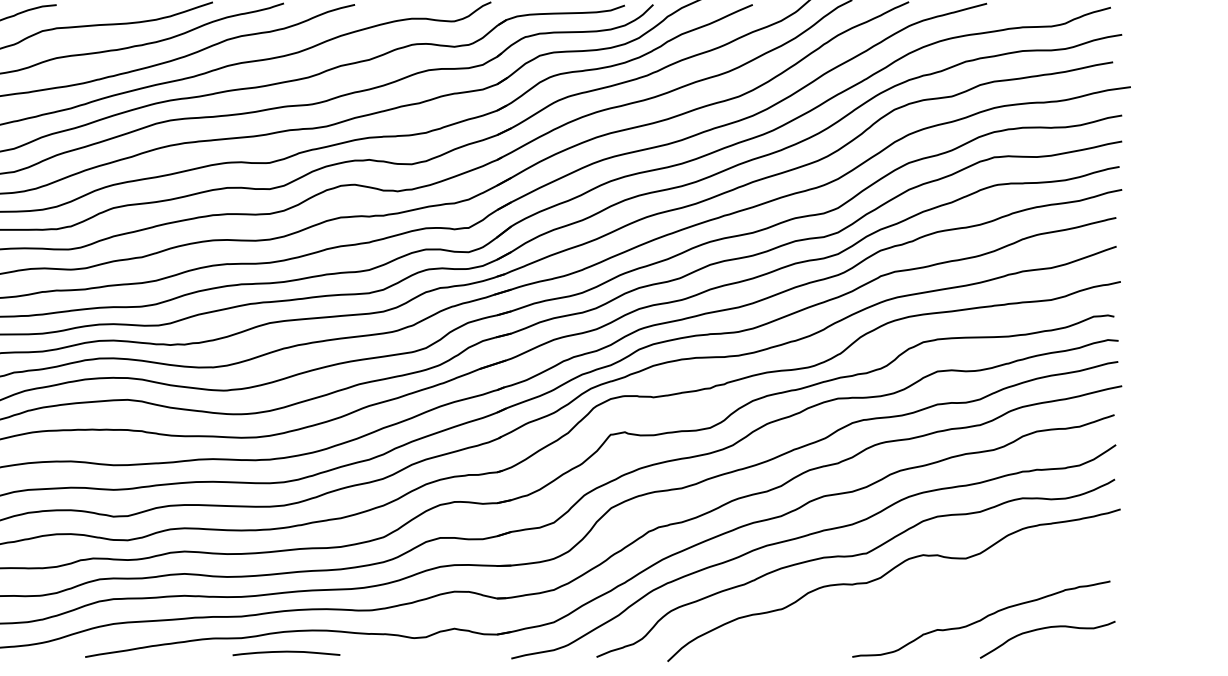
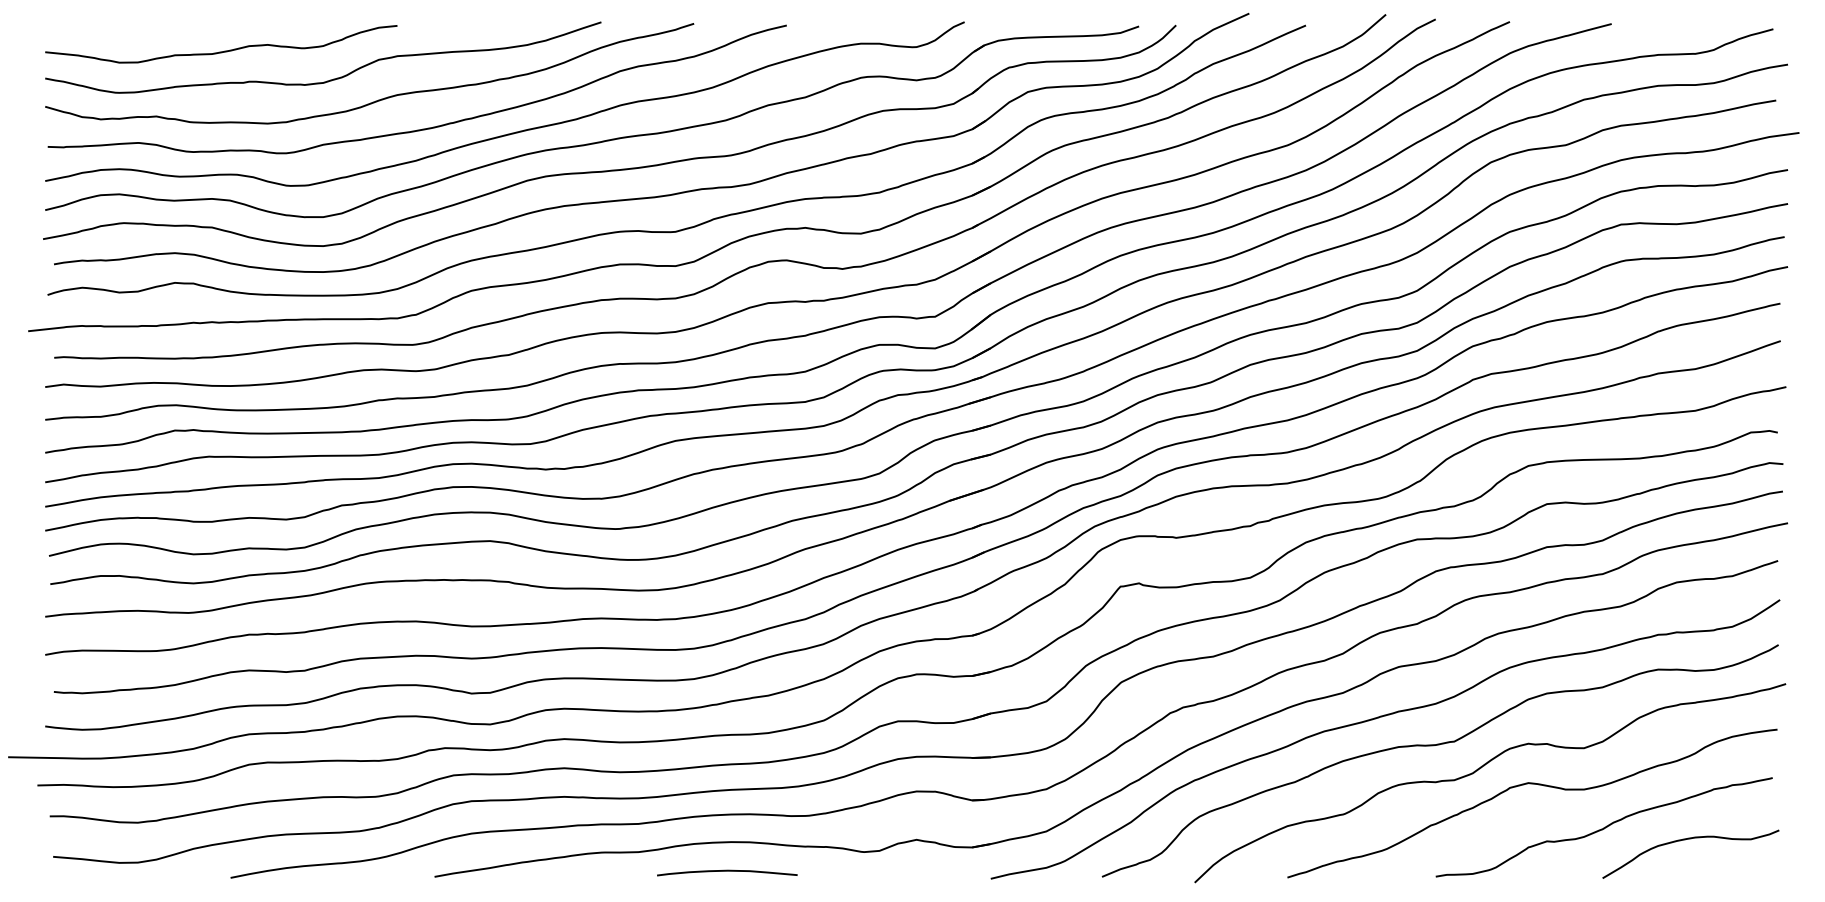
curve: (930, 587) -> (1538, 785), added
curve: (286, 652) -> (727, 871), moved

